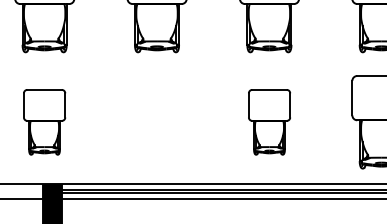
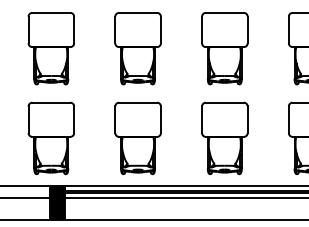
part: (43, 122) -> (50, 138), size x1.43
part: (156, 122) -> (137, 138), added
part: (269, 122) -> (224, 138), size x1.43

